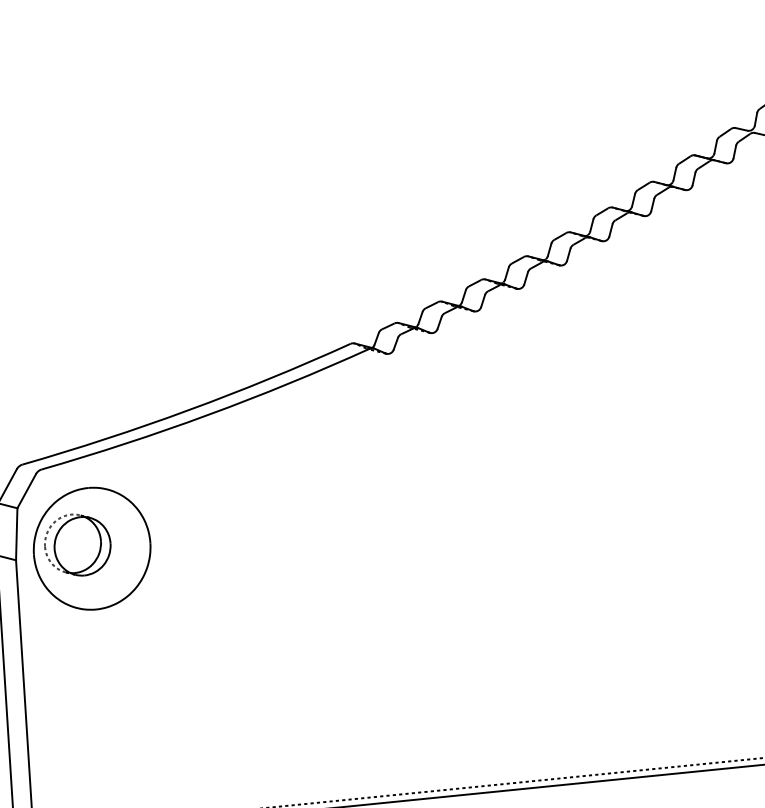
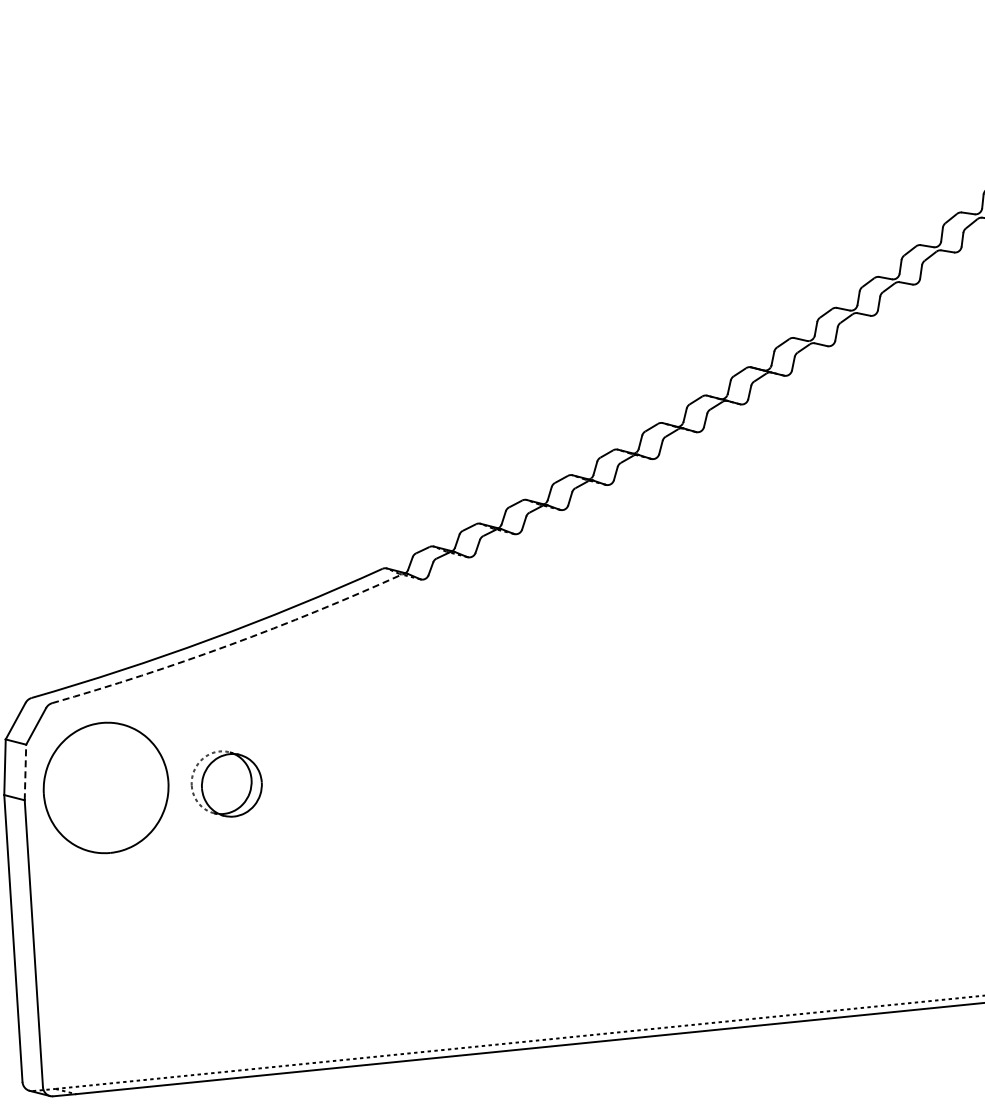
arc: (207, 414) -> (229, 644), solid -> dashed
line: (16, 534) -> (25, 772), solid -> dashed
part: (77, 544) -> (226, 783), moved

